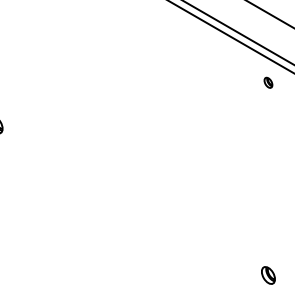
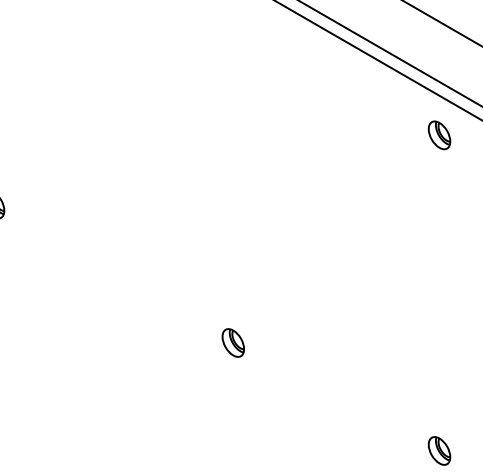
part: (268, 82) -> (439, 134), size x1.67
part: (142, 209) -> (233, 342), added

